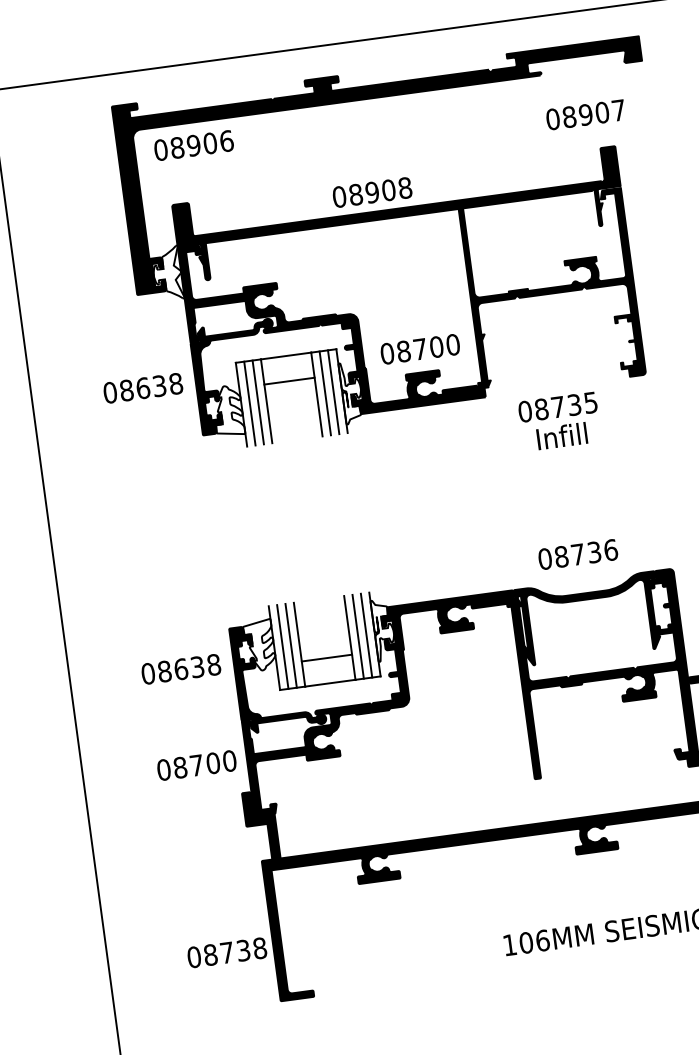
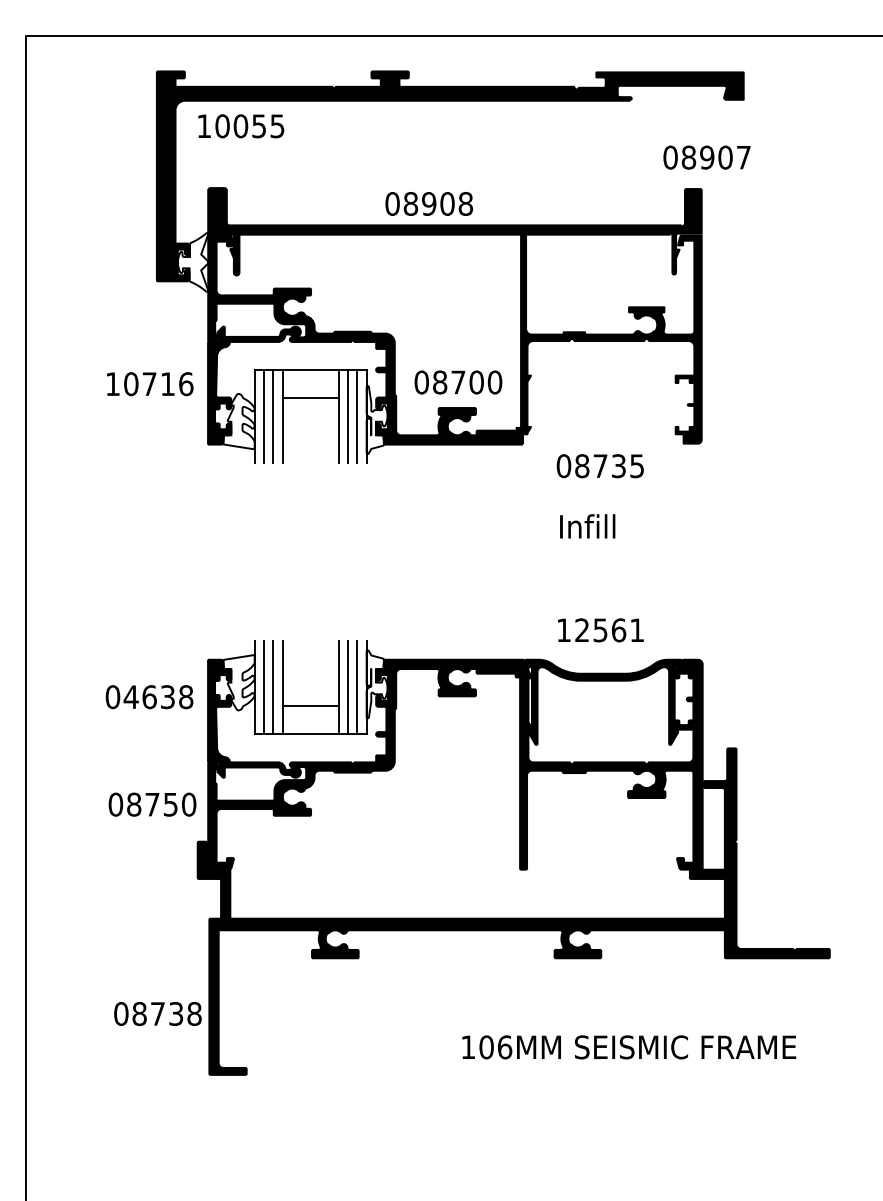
text: (585, 114) -> (706, 157), moved
text: (193, 145) -> (240, 126), 08906 -> 10055
text: (143, 388) -> (149, 384), 08638 -> 10716
text: (561, 436) -> (587, 526), moved
text: (577, 554) -> (600, 630), 08736 -> 12561
text: (164, 671) -> (130, 697), 08638 -> 04638
text: (213, 763) -> (170, 804), 08700 -> 08750

